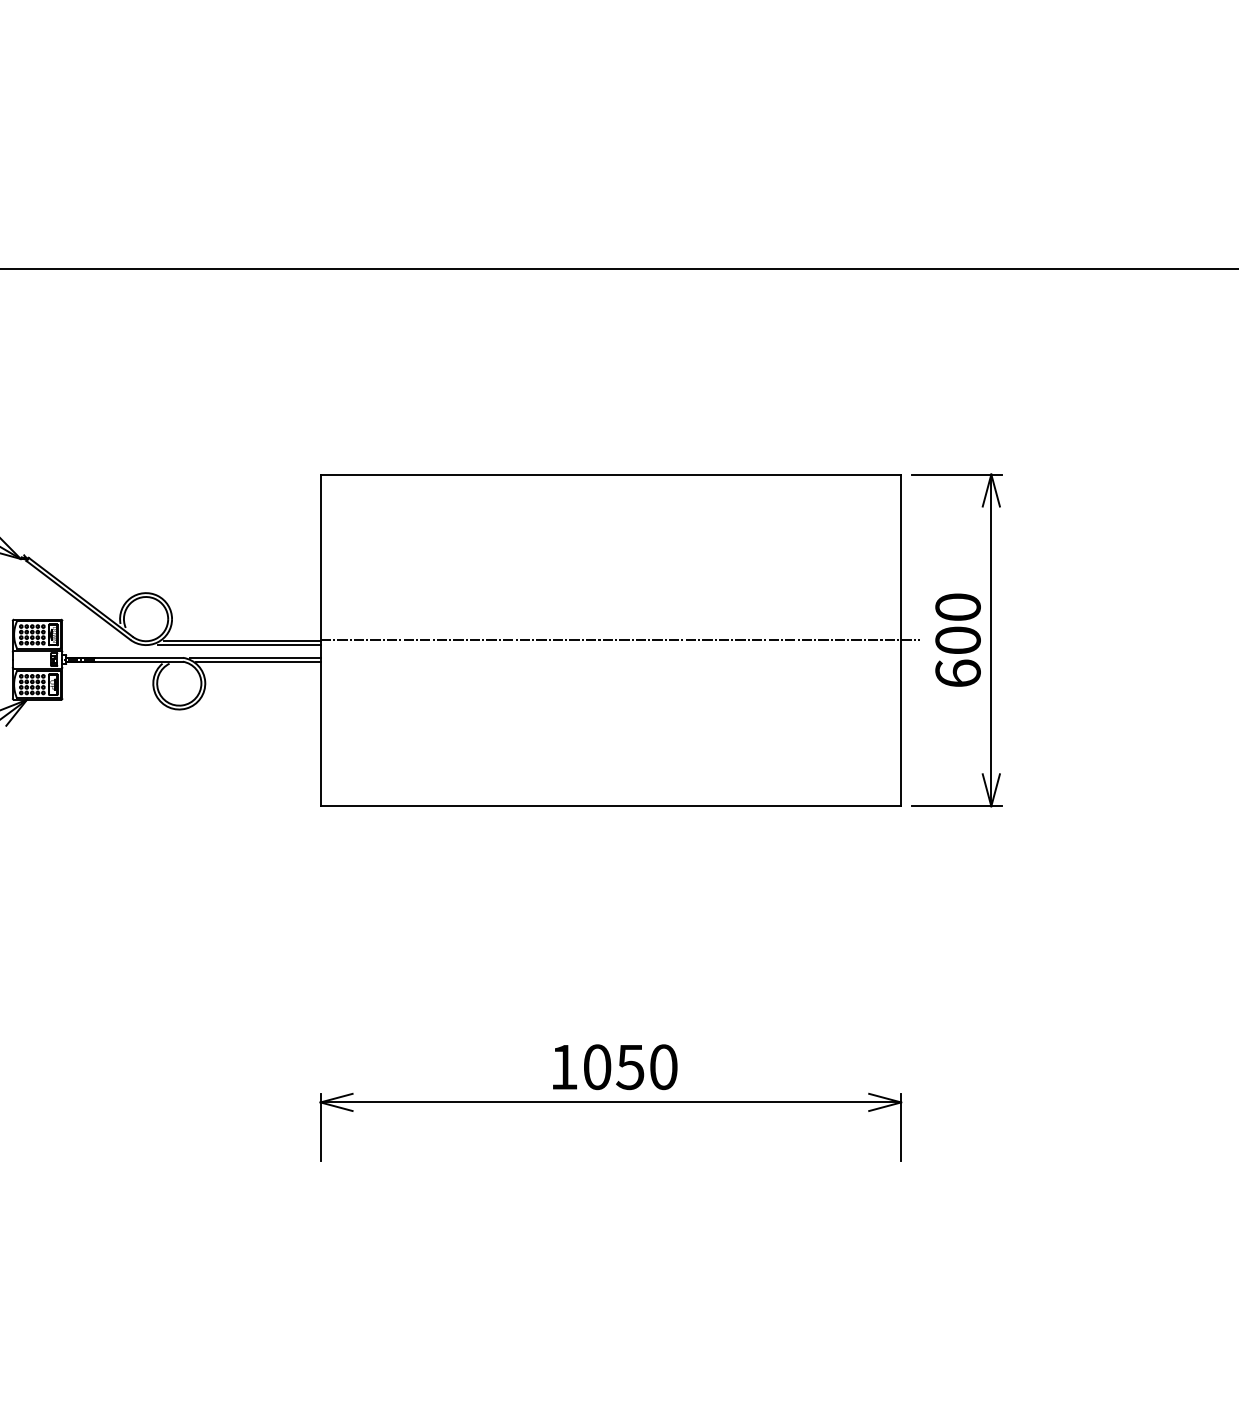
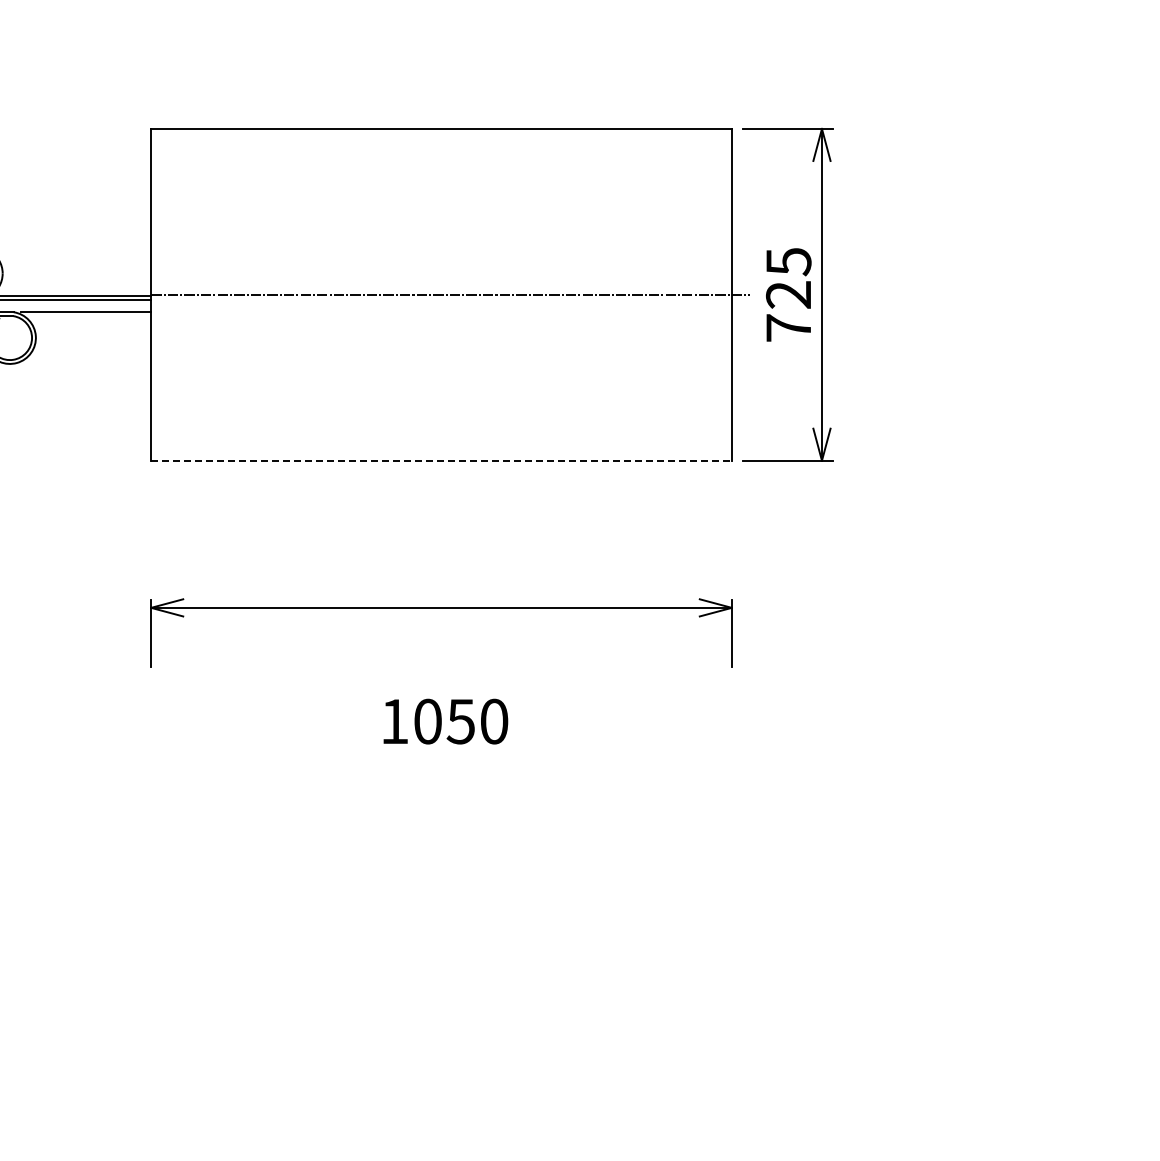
text: (957, 640) -> (788, 294), 600 -> 725
line: (257, 661) -> (88, 315), removed
line: (611, 806) -> (442, 460), solid -> dashed
part: (610, 1102) -> (441, 607), moved

